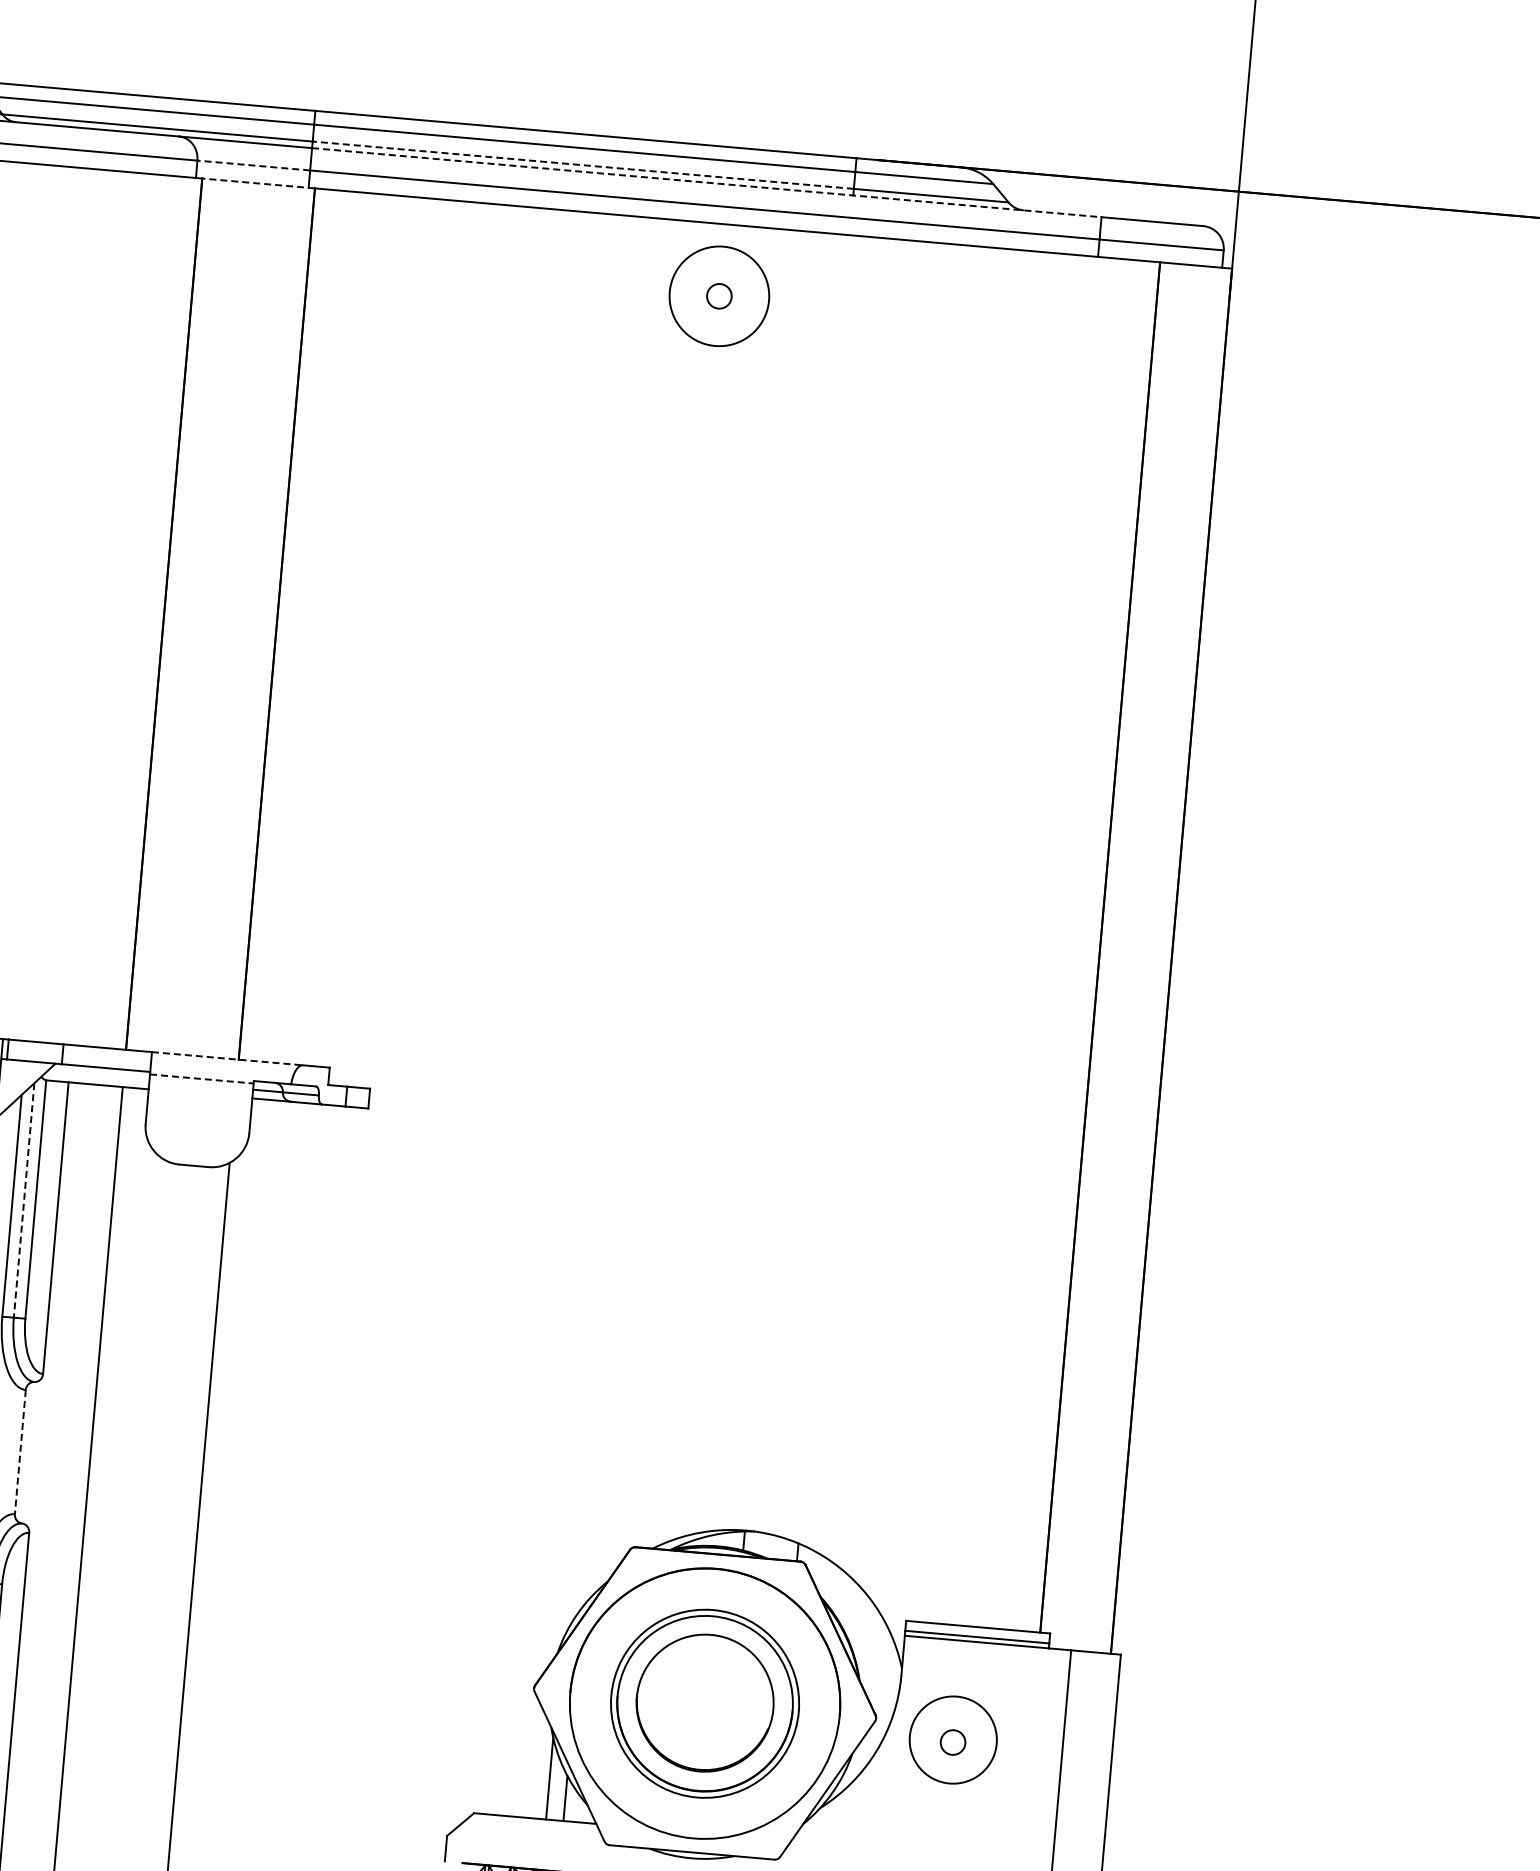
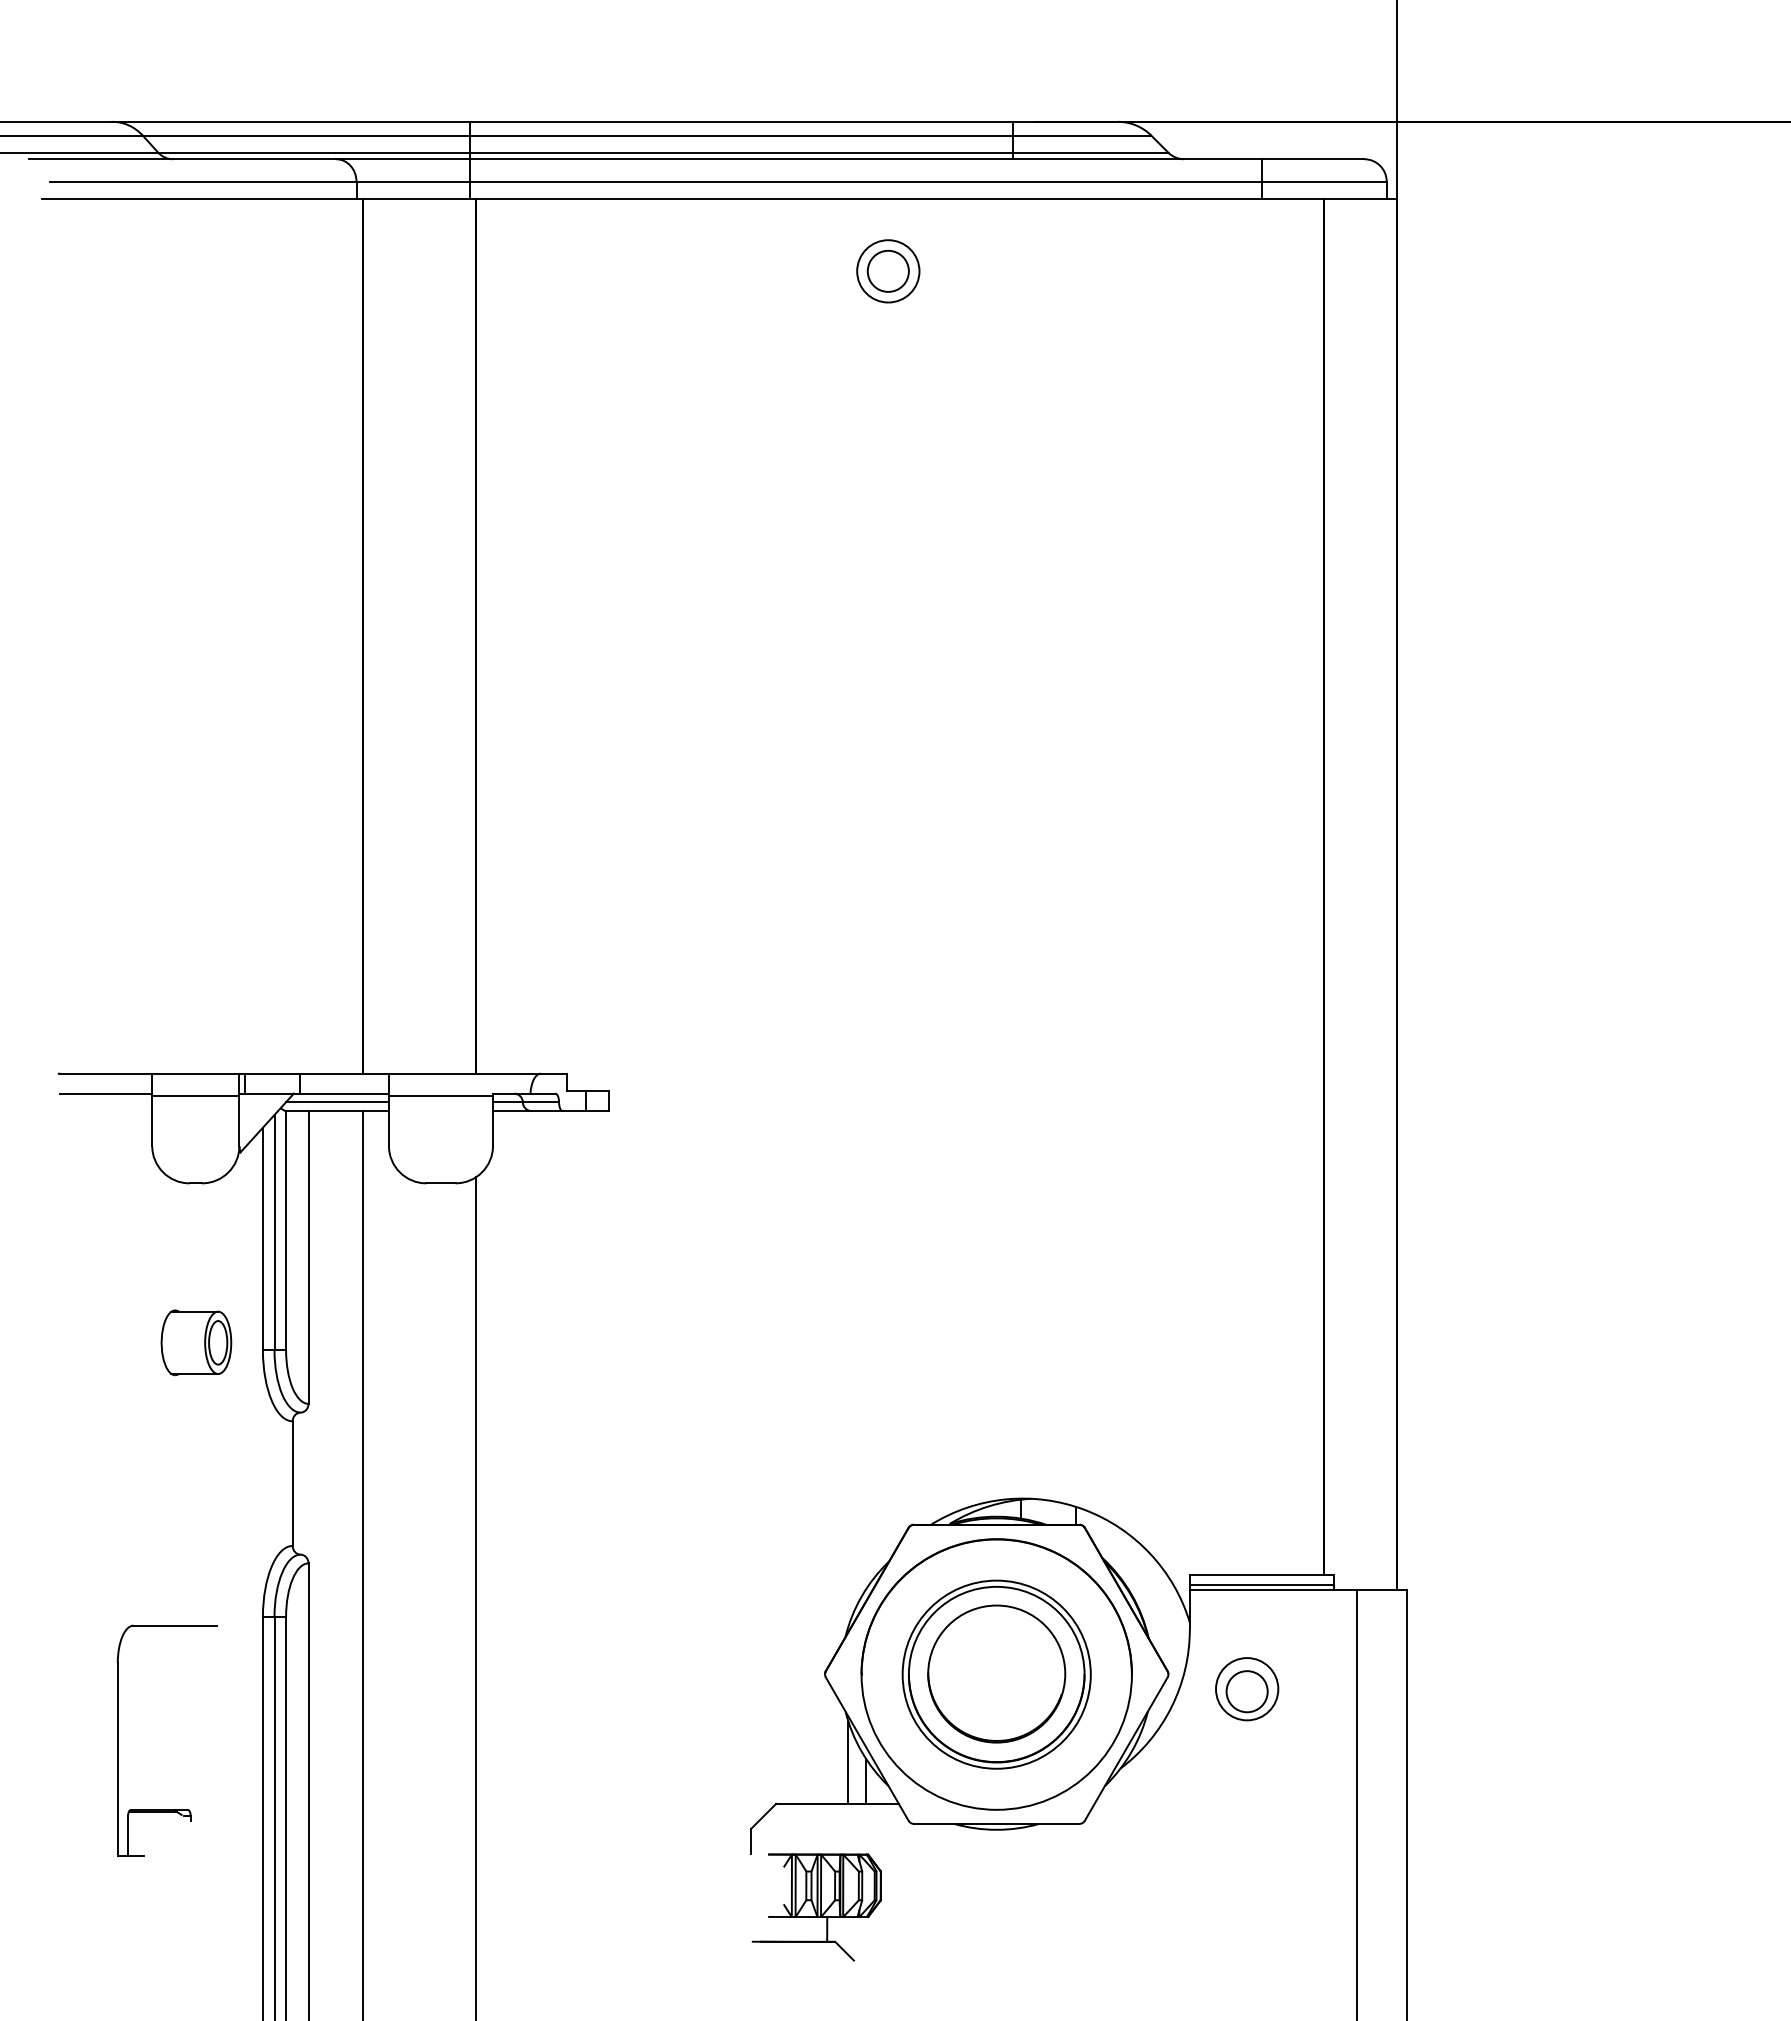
line: (254, 165) -> (413, 181), dashed -> solid
line: (583, 165) -> (741, 152), dashed -> solid
line: (258, 183) -> (419, 199), dashed -> solid
line: (707, 183) -> (866, 159), dashed -> solid
circle: (718, 295) -> (887, 270), size x1.67
circle: (719, 296) -> (888, 271), size x0.62
line: (227, 1058) -> (464, 1073), dashed -> solid
line: (97, 1076) -> (336, 1102), added
line: (202, 1079) -> (441, 1096), dashed -> solid
line: (24, 1200) -> (274, 1232), dashed -> solid
line: (20, 1452) -> (292, 1484), dashed -> solid
circle: (953, 1740) -> (1247, 1689), size x0.71
circle: (952, 1742) -> (1246, 1691), size x1.67

